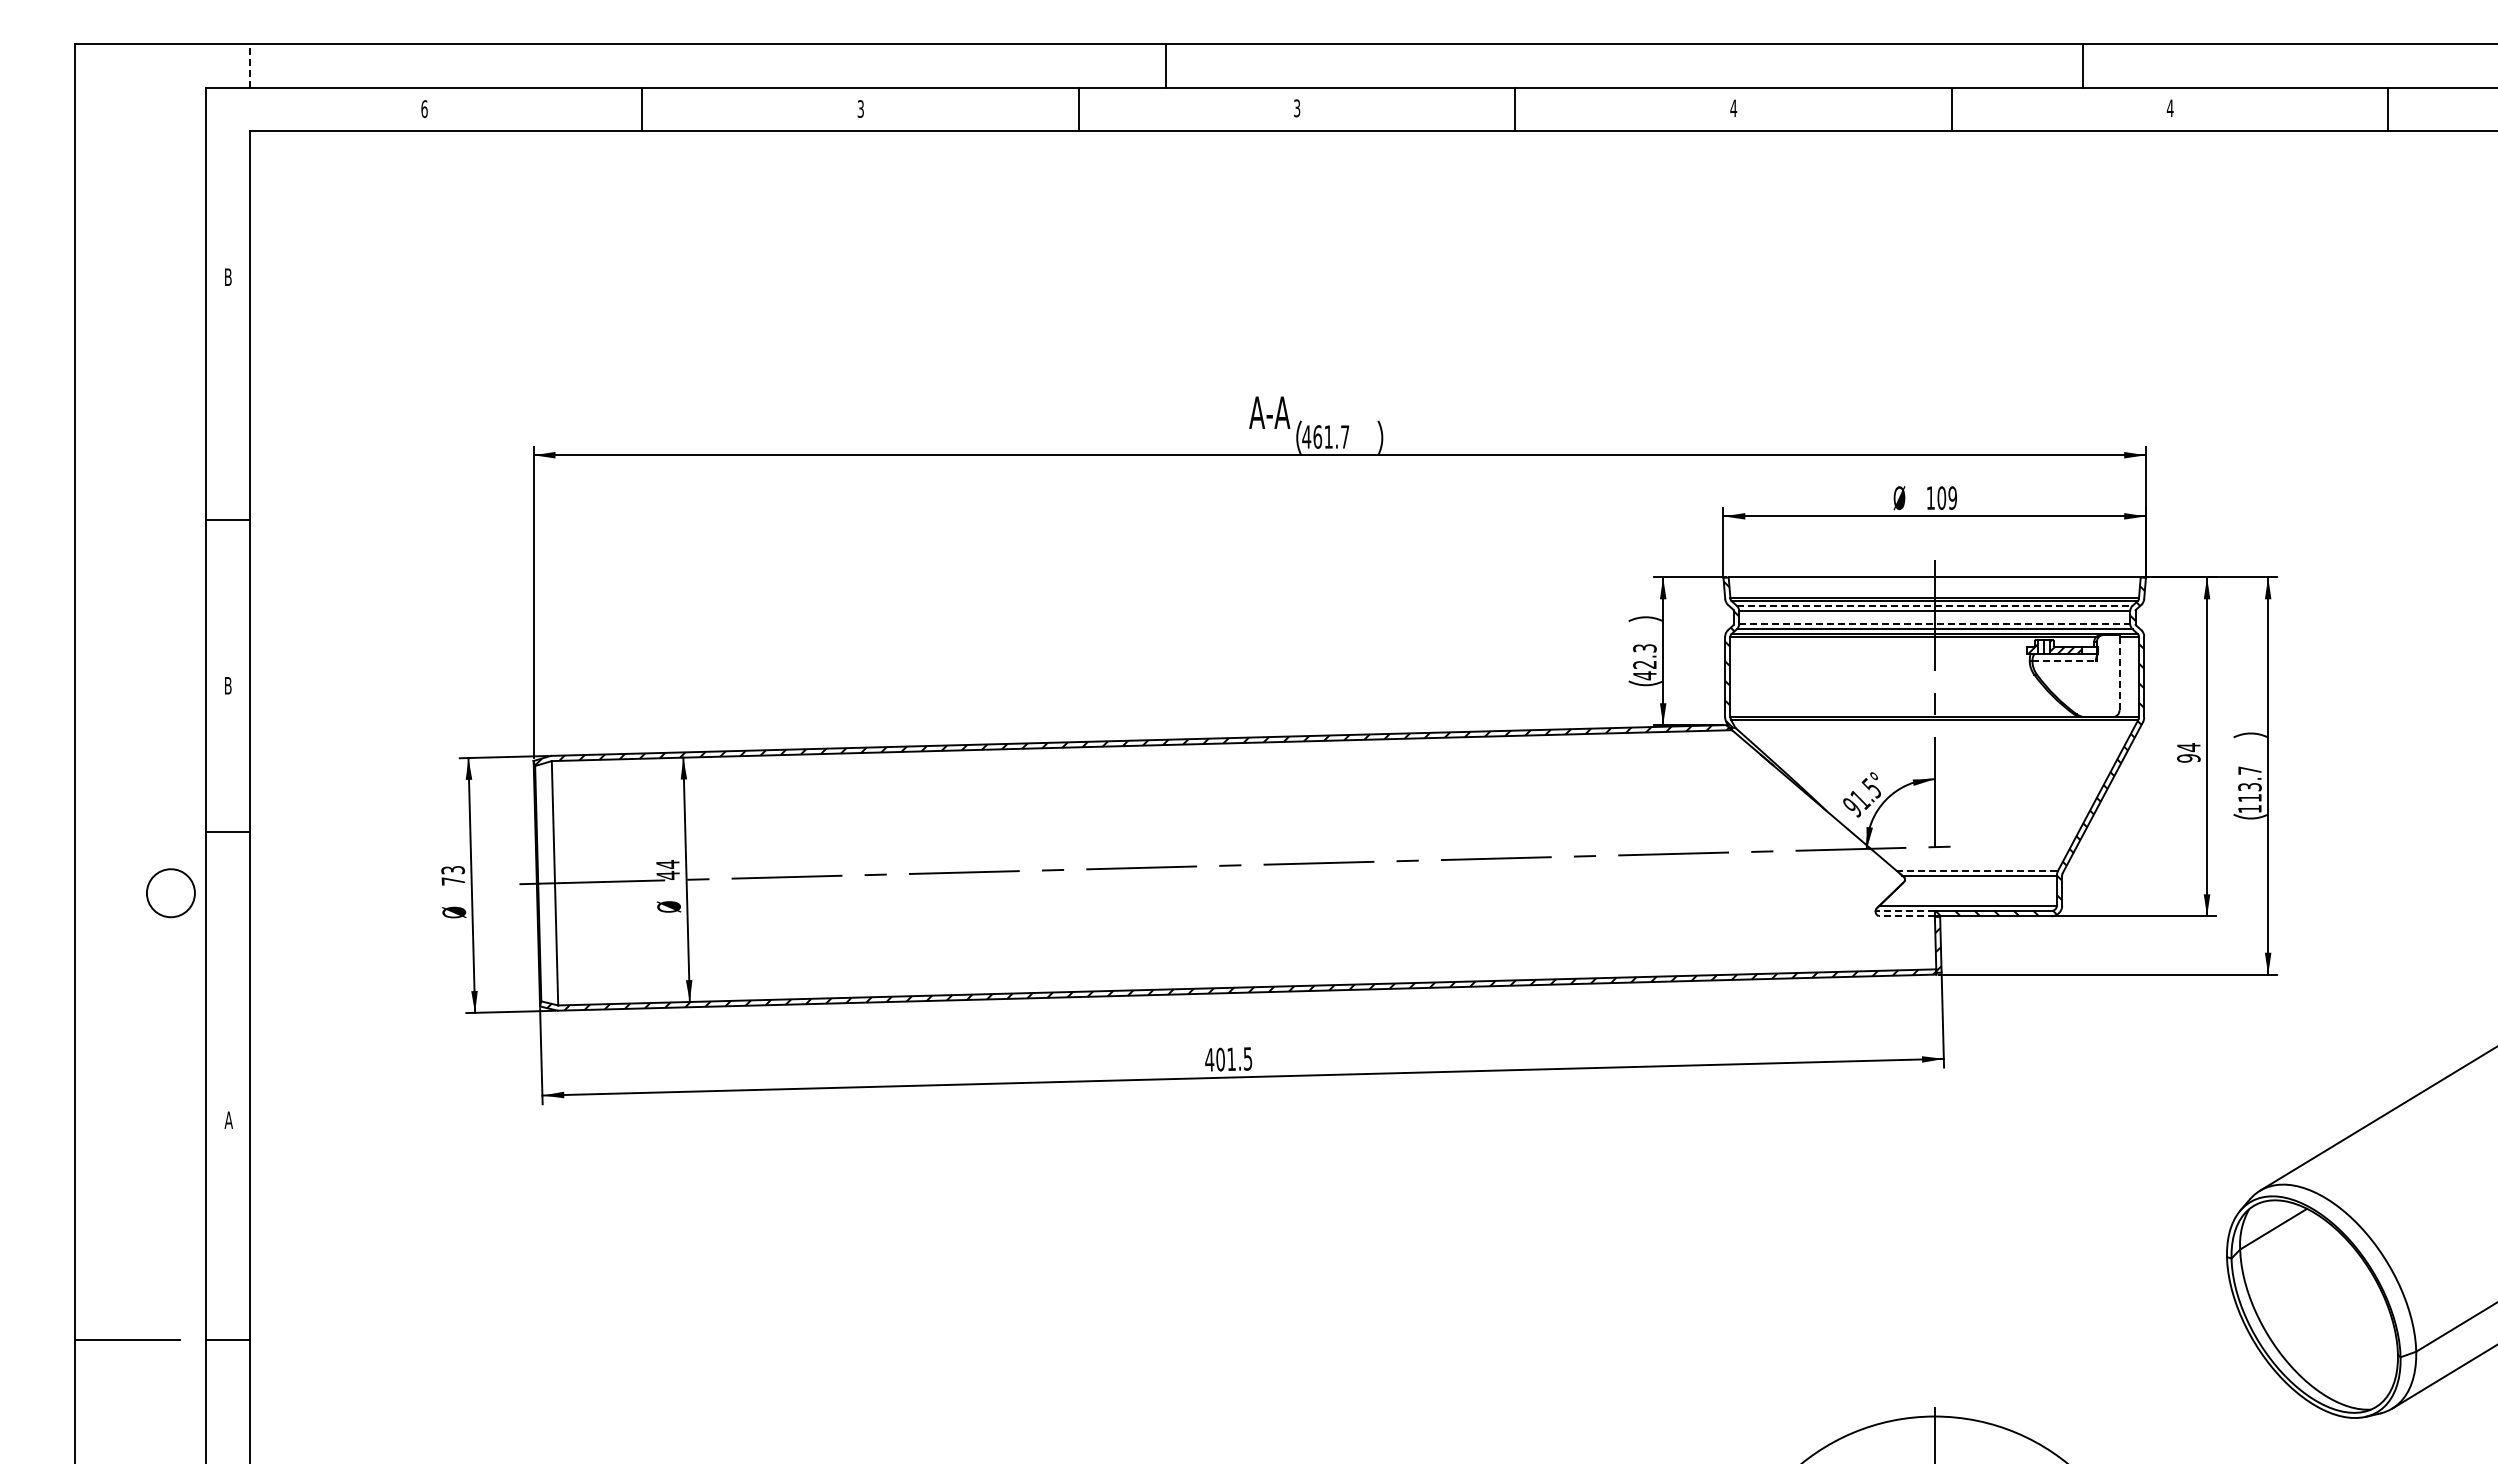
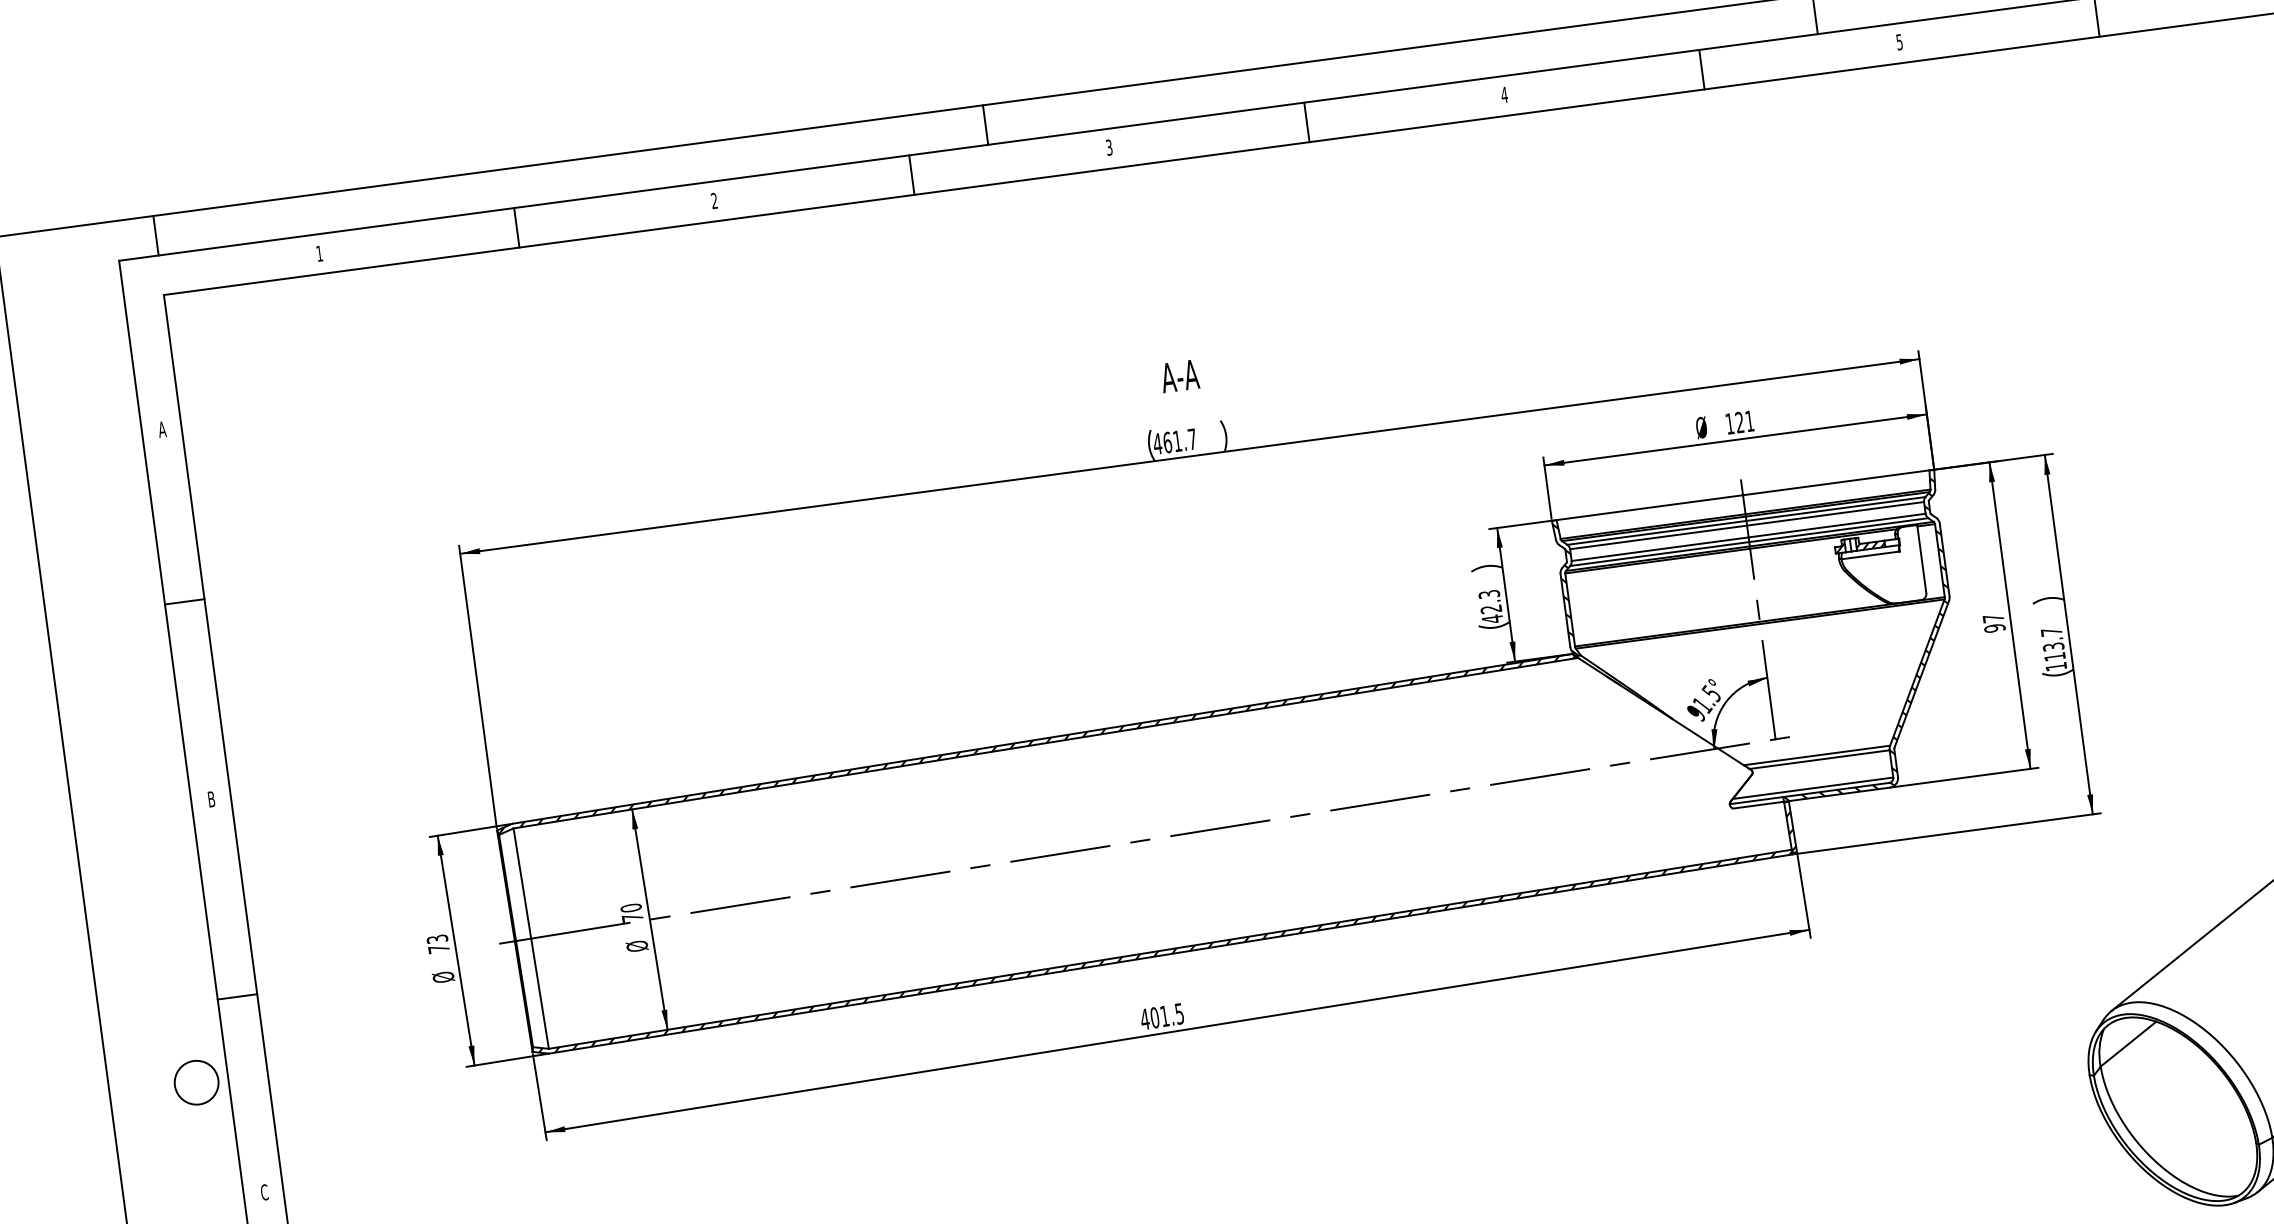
line: (249, 65) -> (155, 235), dashed -> solid
text: (2169, 108) -> (1898, 42), 4 -> 5
text: (424, 109) -> (319, 254), 6 -> 1
text: (860, 109) -> (714, 201), 3 -> 2
text: (228, 276) -> (162, 428), B -> A
text: (1269, 412) -> (1179, 376), moved
text: (1946, 498) -> (1744, 422), 109 -> 121
line: (227, 520) -> (184, 601), moved
line: (1934, 605) -> (1746, 520), dashed -> solid
line: (1934, 624) -> (1748, 537), dashed -> solid
line: (2064, 661) -> (1870, 555), dashed -> solid
line: (2119, 672) -> (1921, 558), dashed -> solid
text: (2188, 747) -> (1993, 618), 94 -> 97
line: (227, 831) -> (237, 996), moved
text: (667, 869) -> (631, 912), 44 -> 70
line: (1977, 870) -> (1817, 755), dashed -> solid
circle: (170, 893) -> (196, 1083), moved
line: (1905, 910) -> (1756, 800), dashed -> solid
line: (1906, 916) -> (1758, 805), dashed -> solid
text: (228, 1120) -> (264, 1192), A -> C

